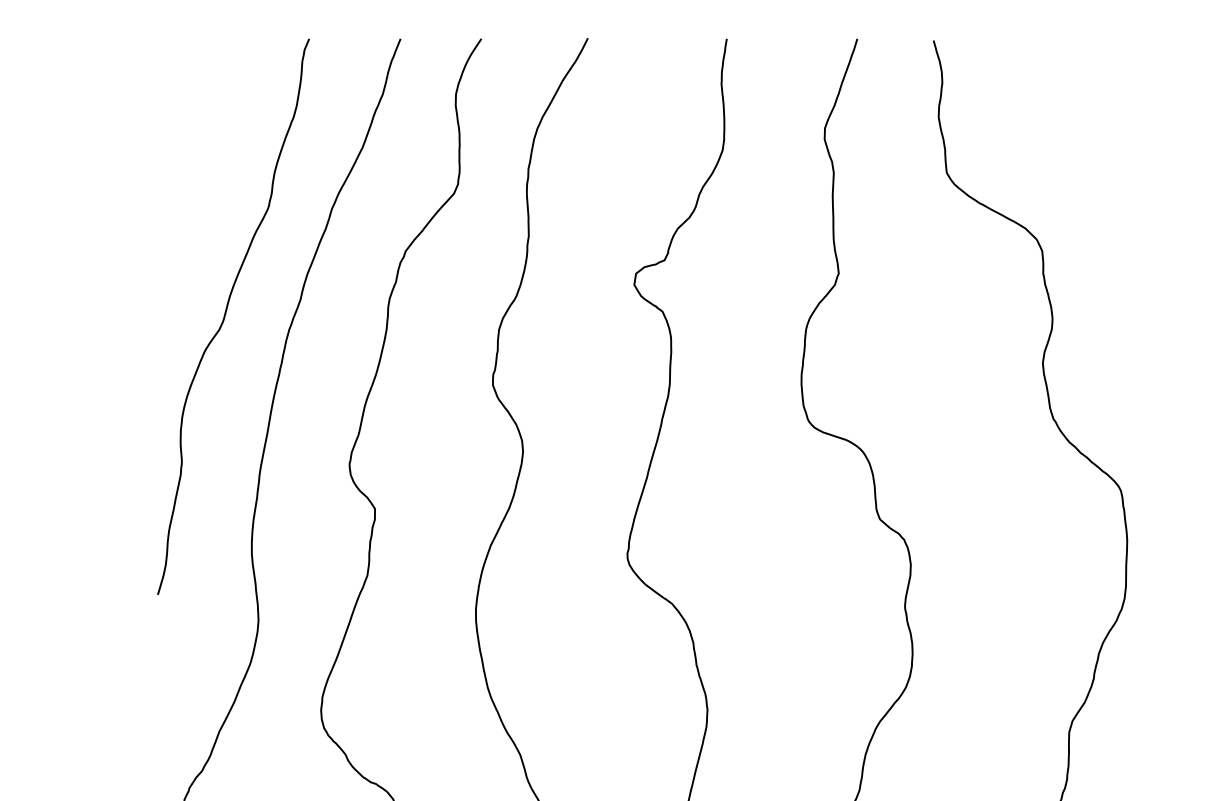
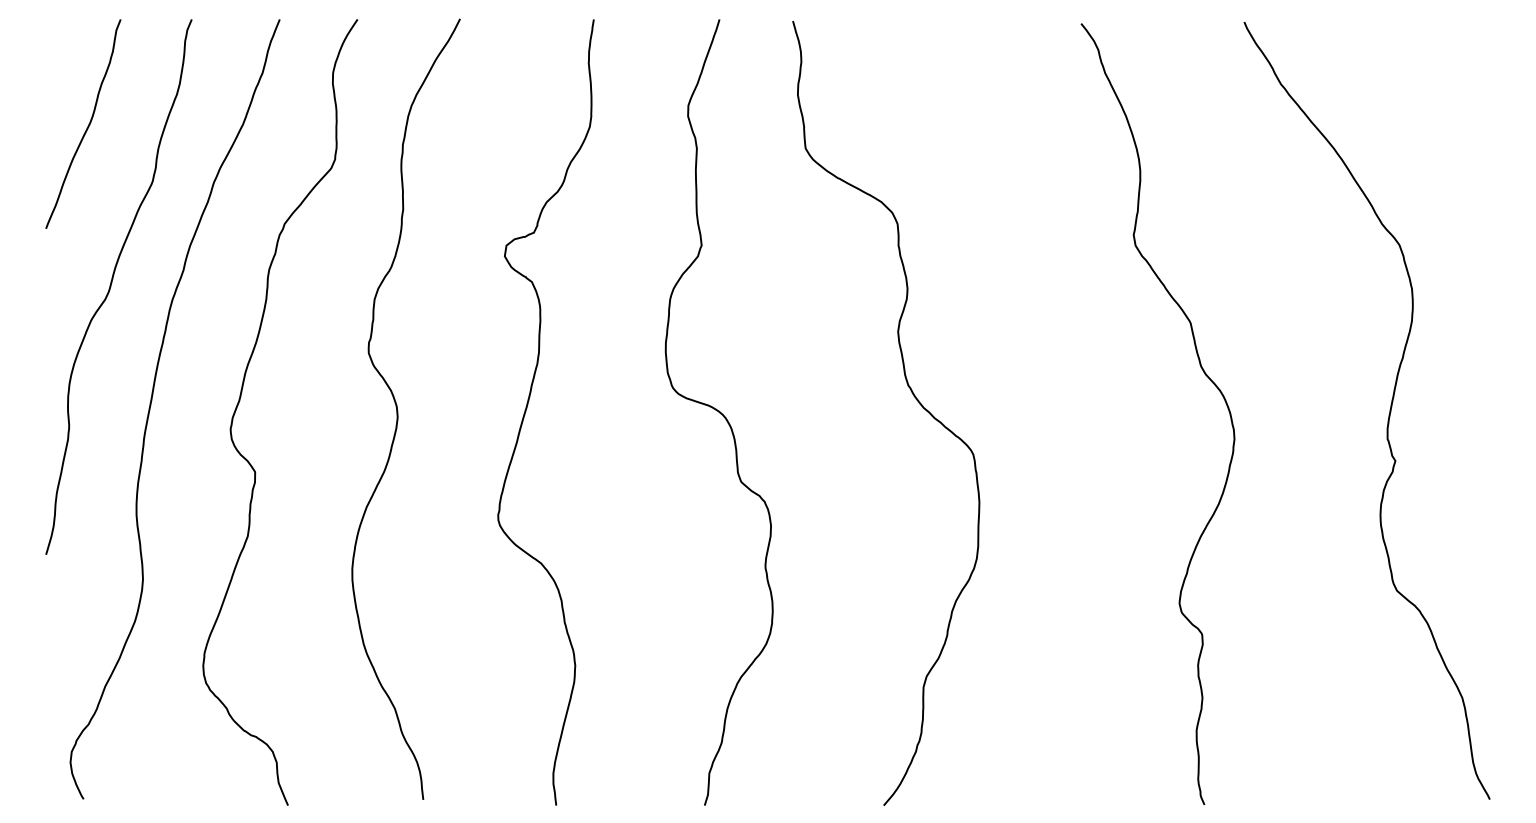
curve: (200, 150) -> (87, 126), added

